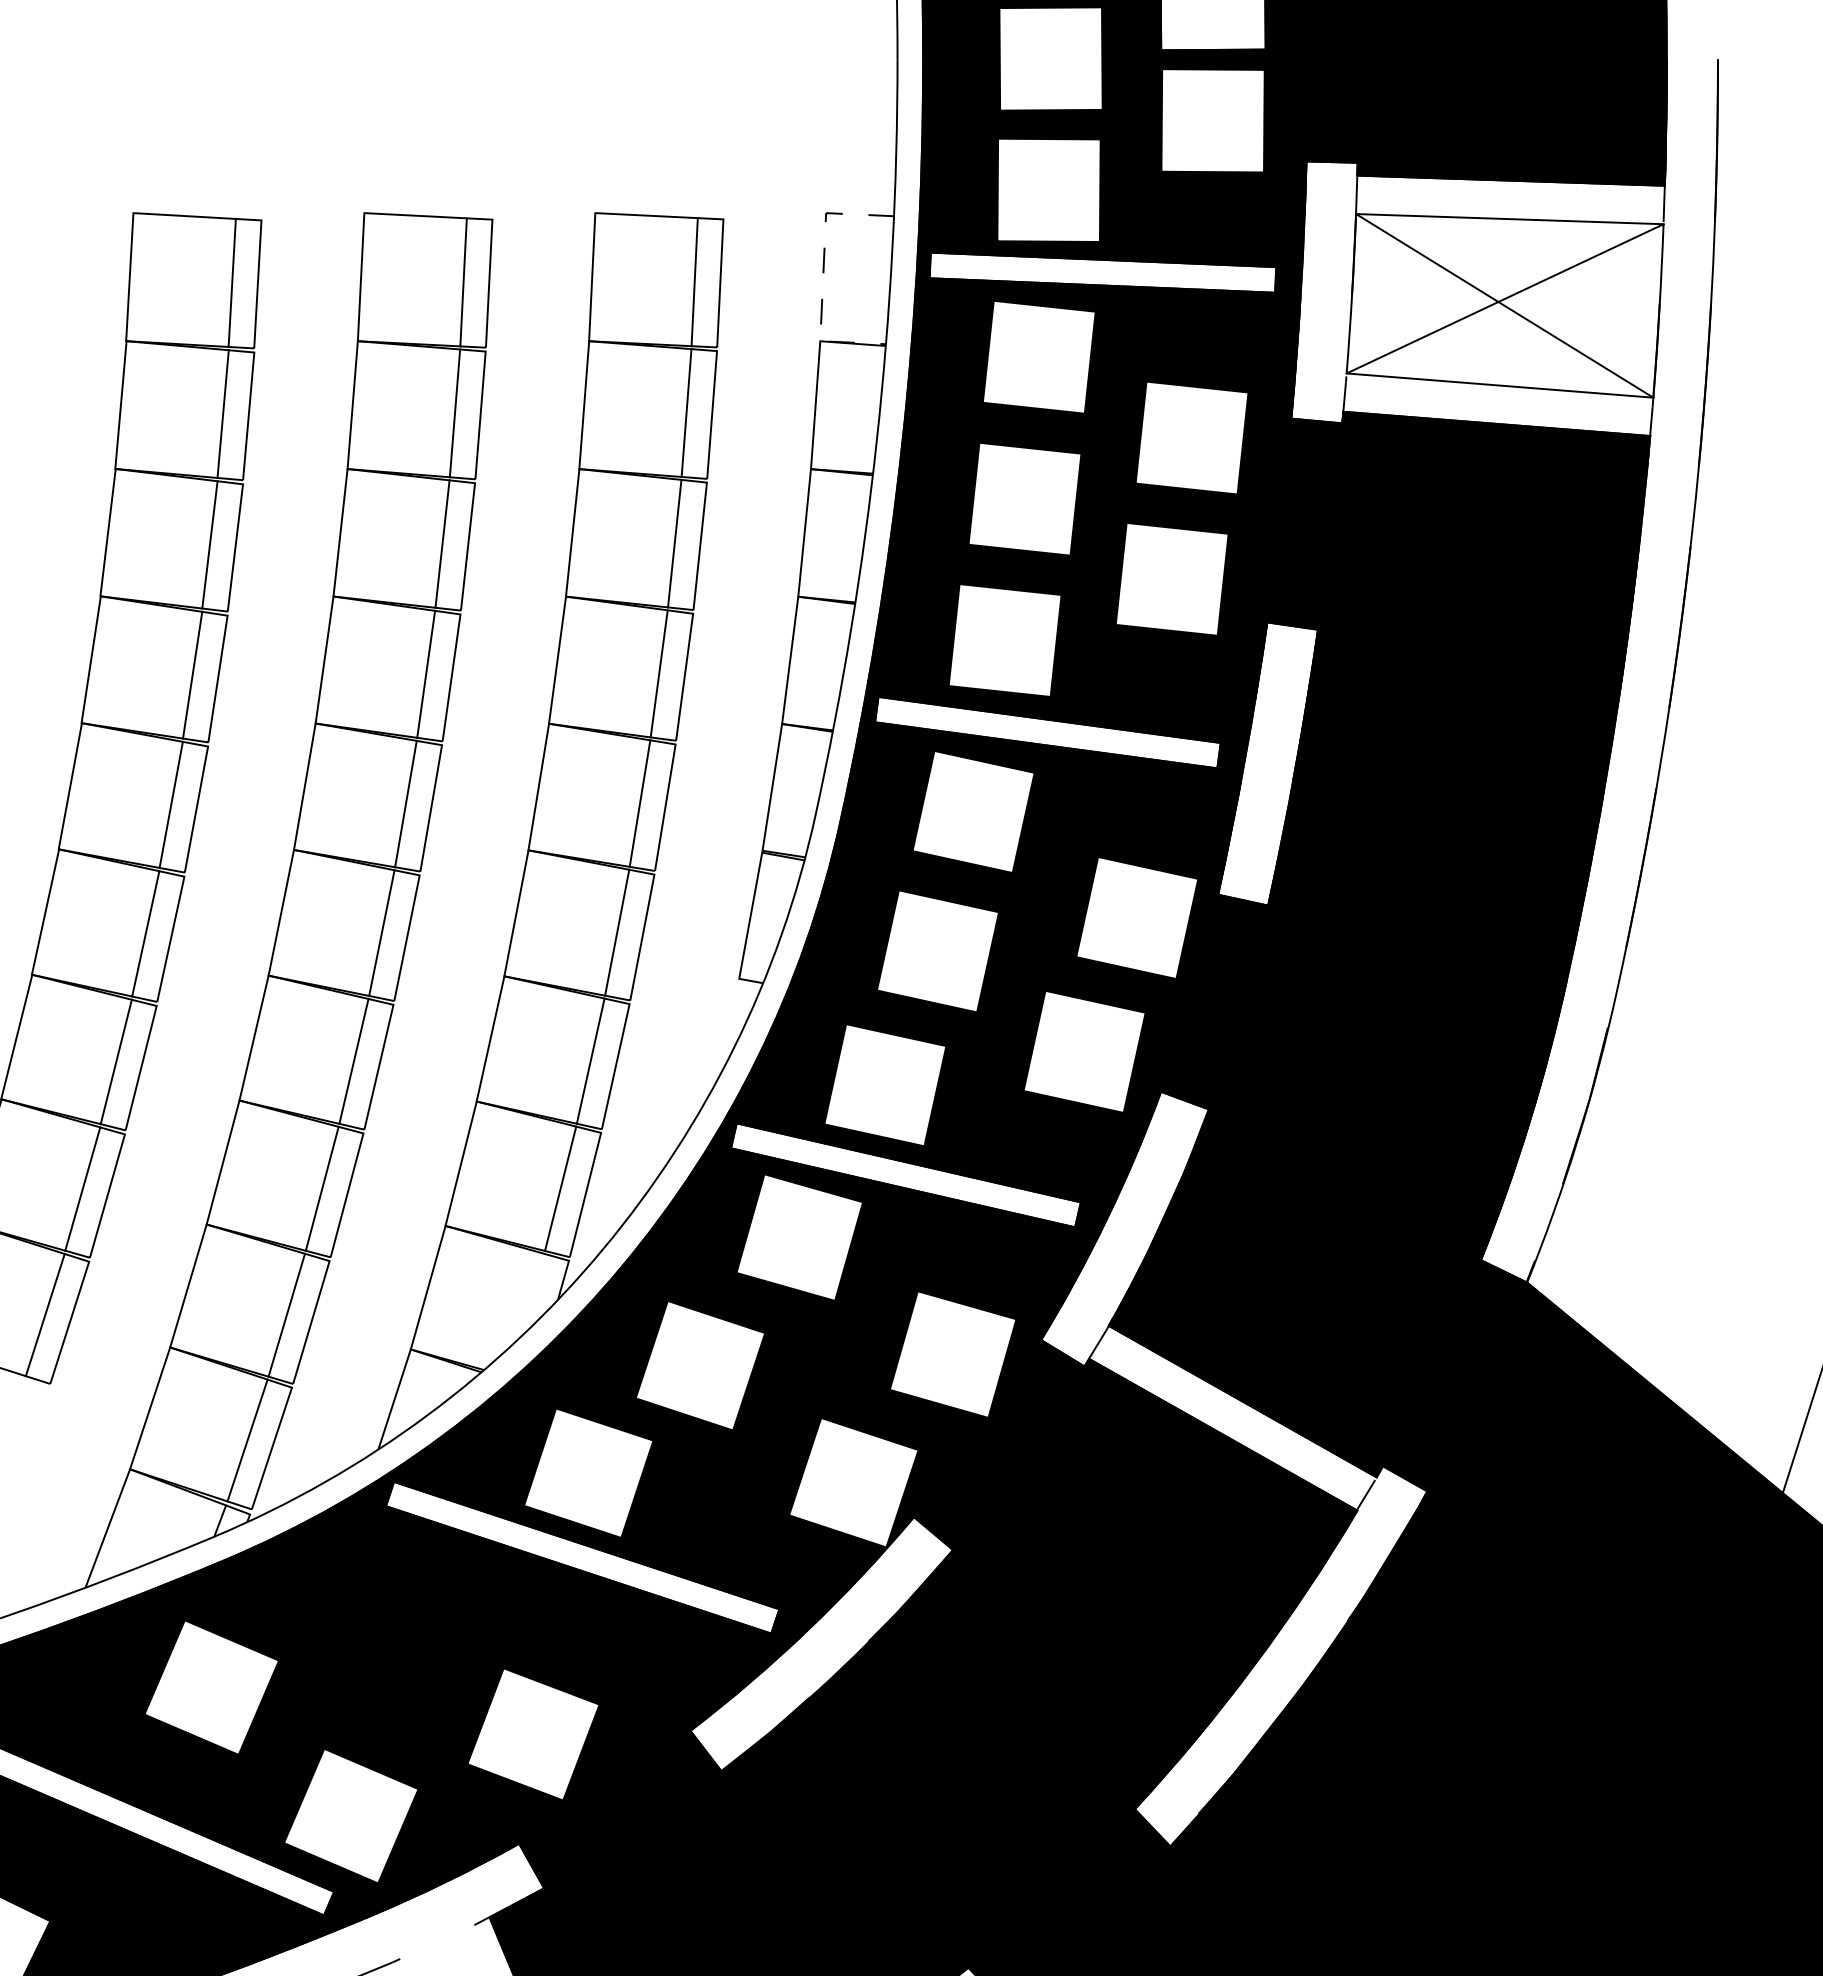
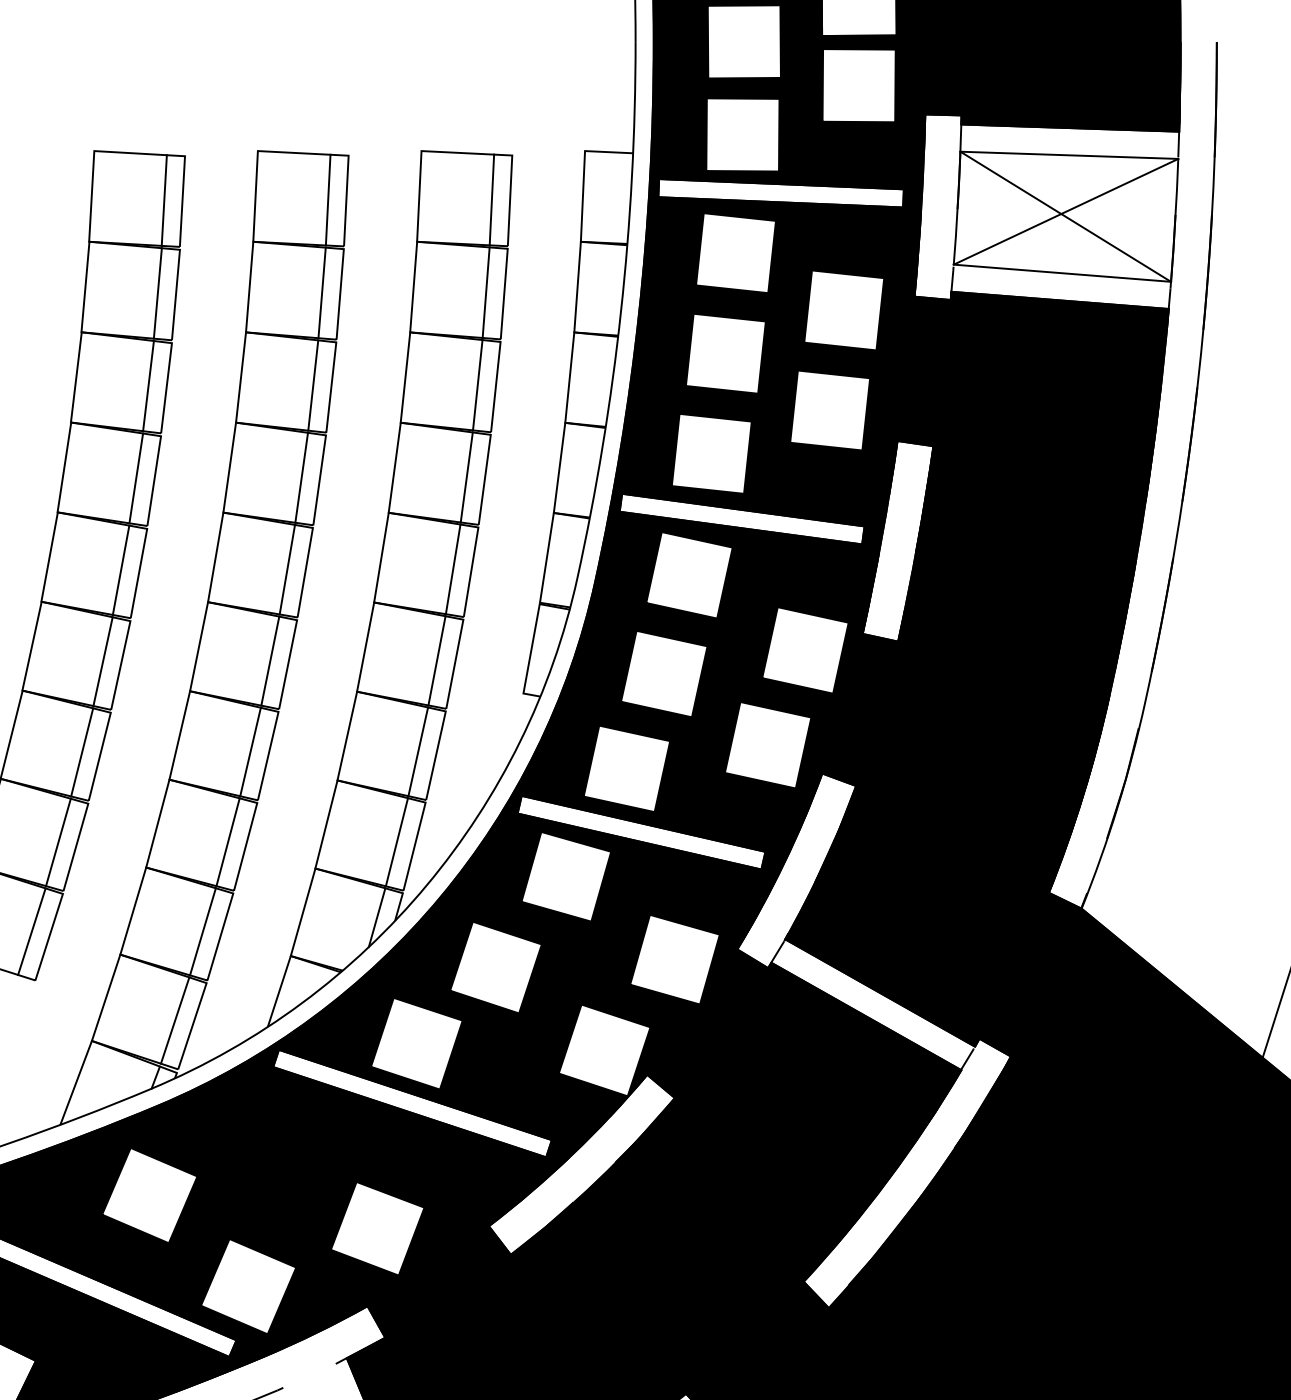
line: (823, 276) -> (583, 195), dashed -> solid
line: (532, 1294) -> (377, 917), added

